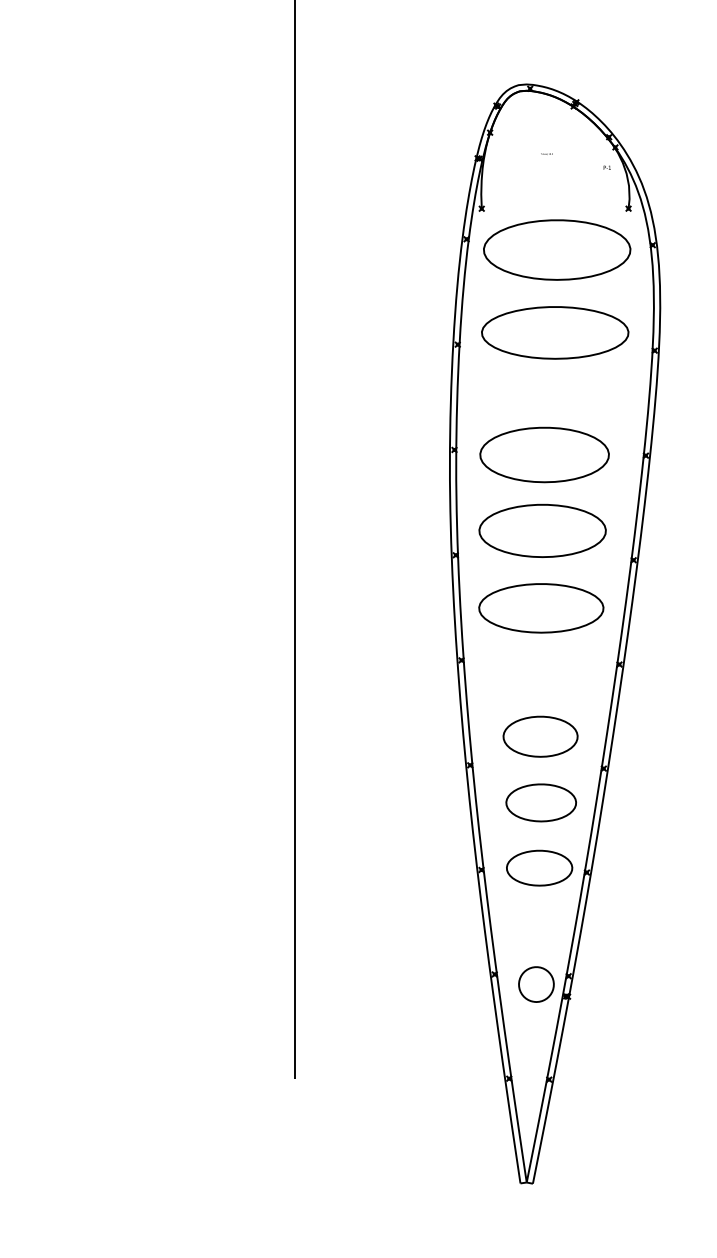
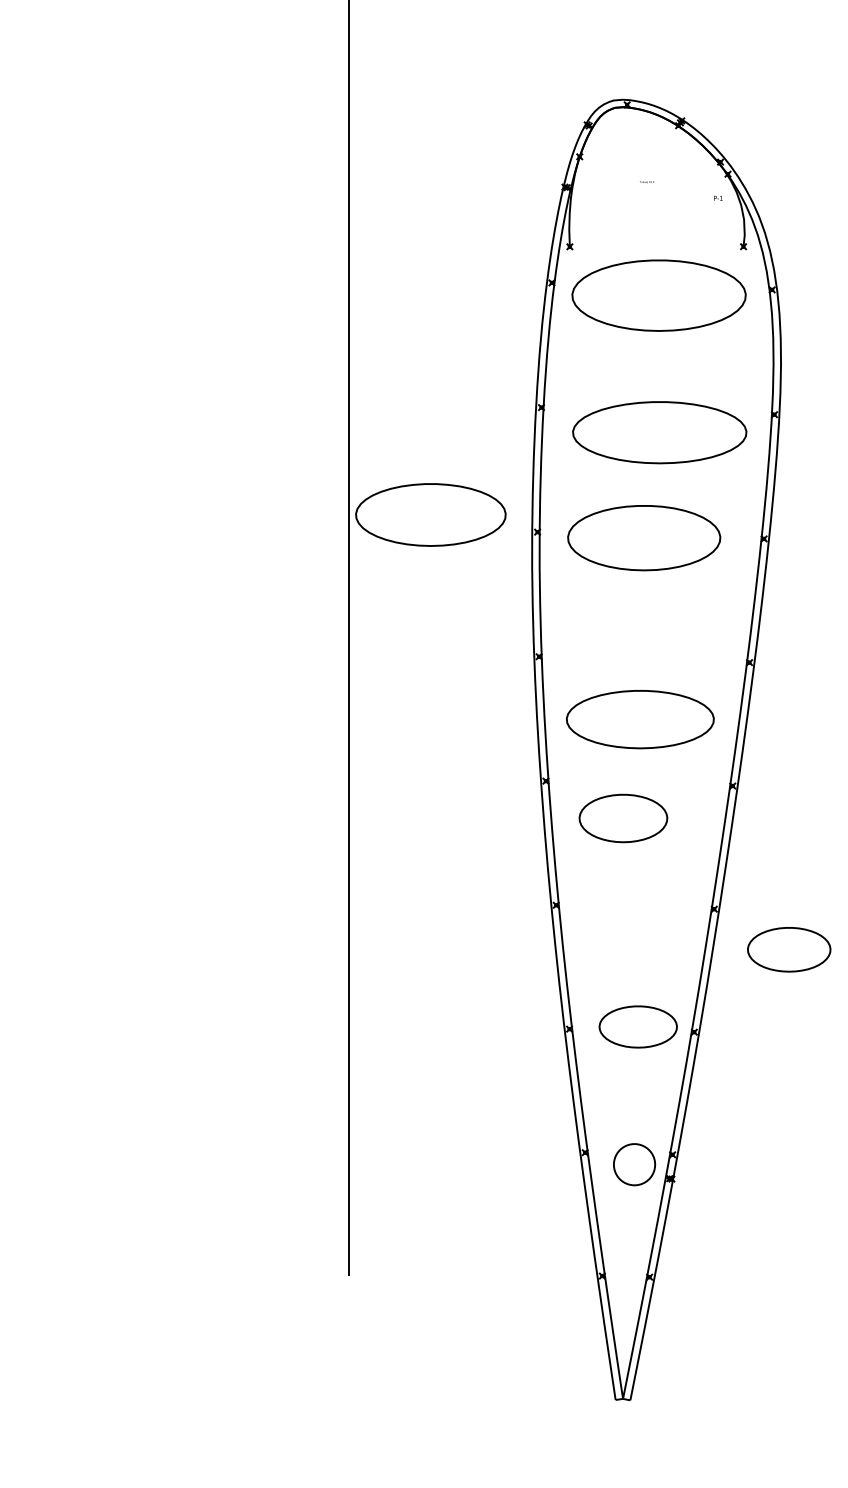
part: (555, 332) -> (659, 432), moved
part: (542, 530) -> (430, 514), moved
part: (540, 736) -> (623, 818), moved
part: (541, 802) -> (789, 949), moved

